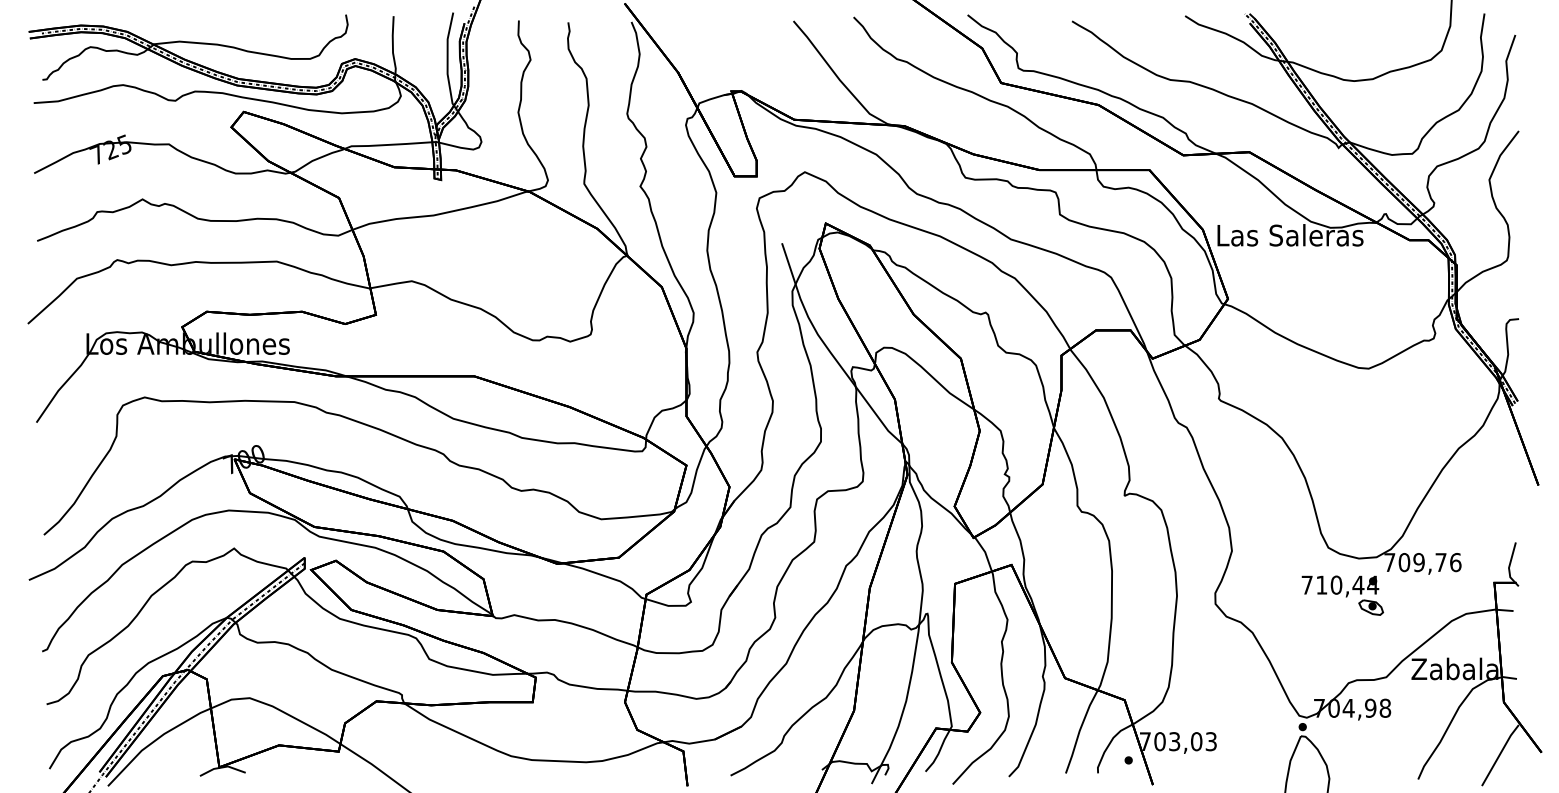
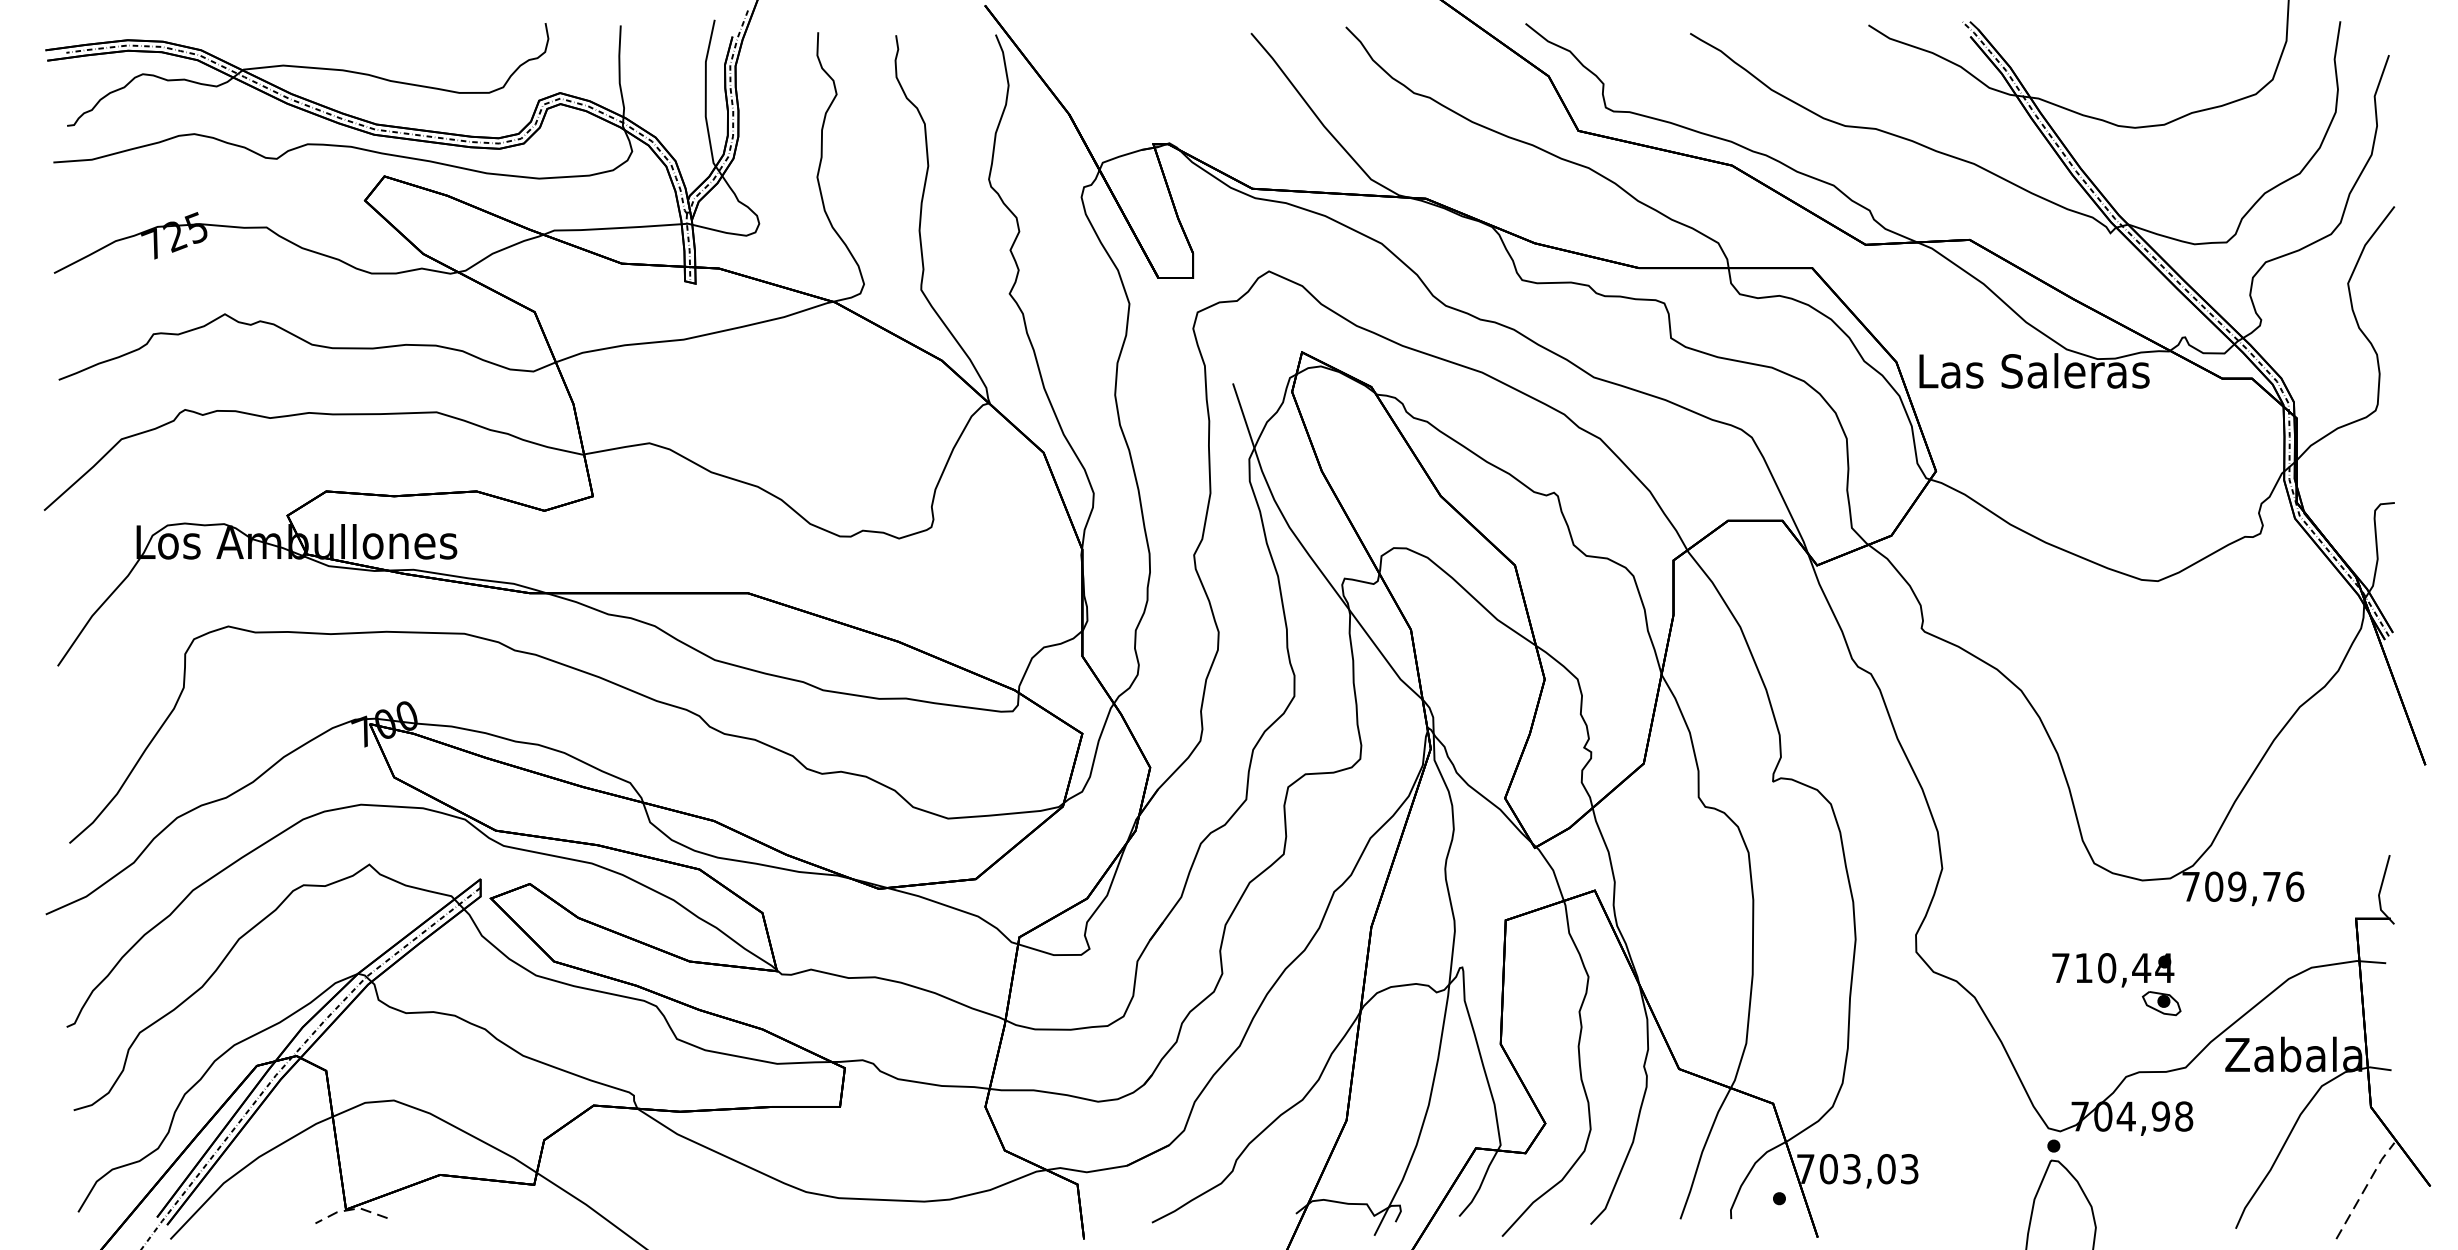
part: (1342, 595) -> (2116, 984), moved
line: (1500, 754) -> (2365, 1189), solid -> dashed
line: (222, 767) -> (350, 1209), solid -> dashed

